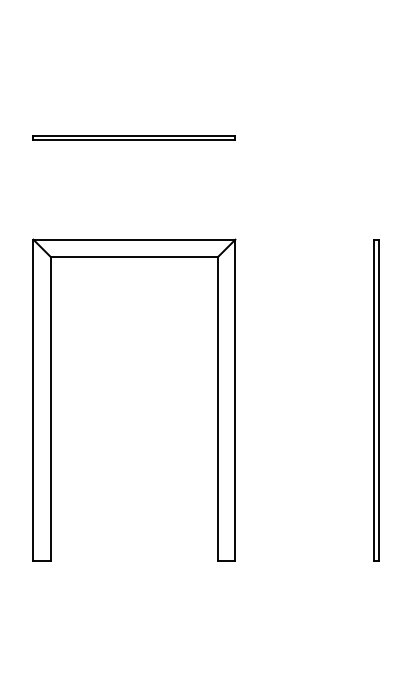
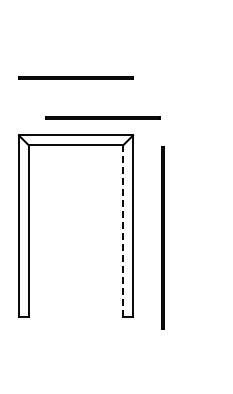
line: (181, 207) -> (102, 117), added
line: (375, 398) -> (162, 237), moved
line: (218, 407) -> (123, 230), solid -> dashed

